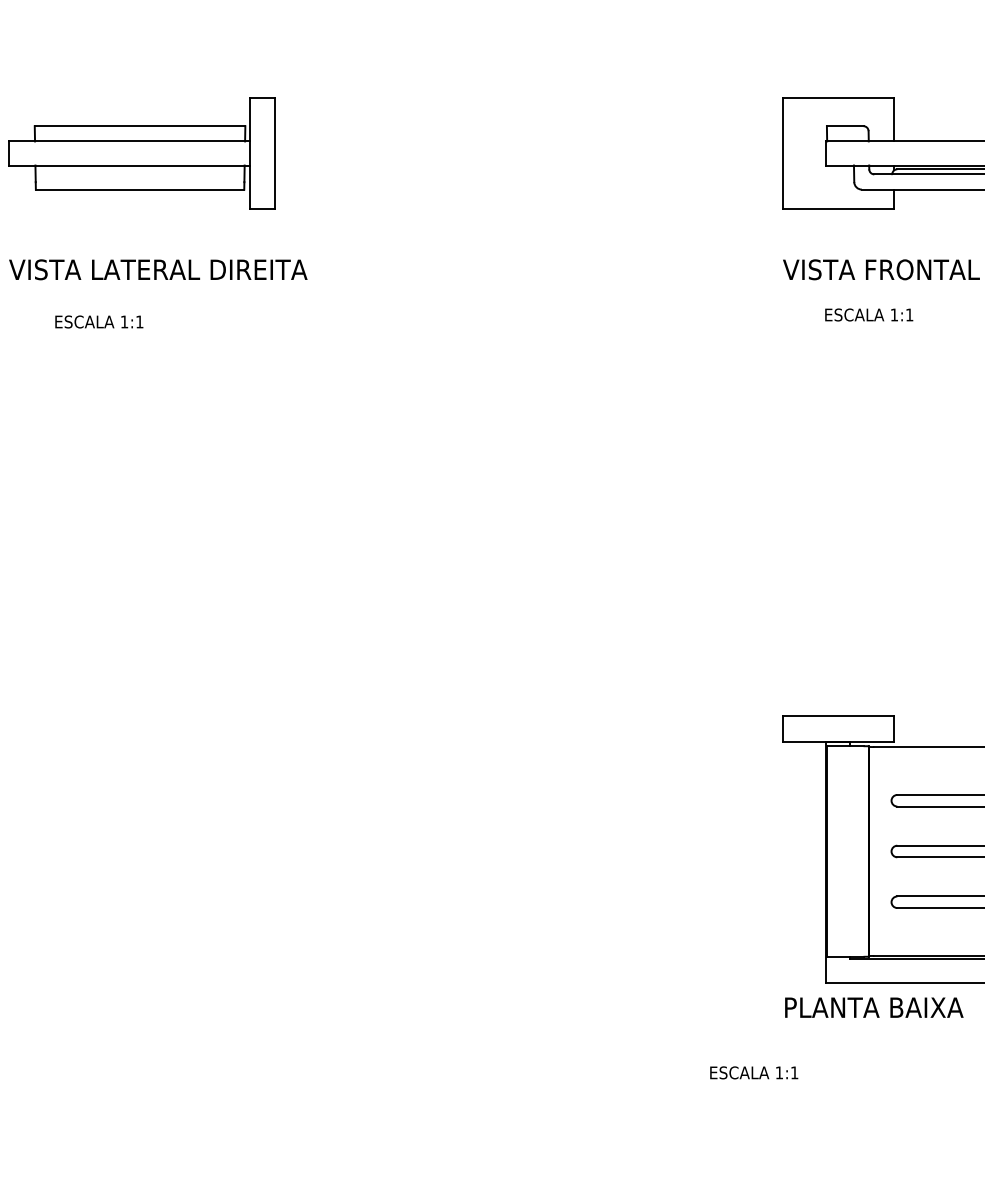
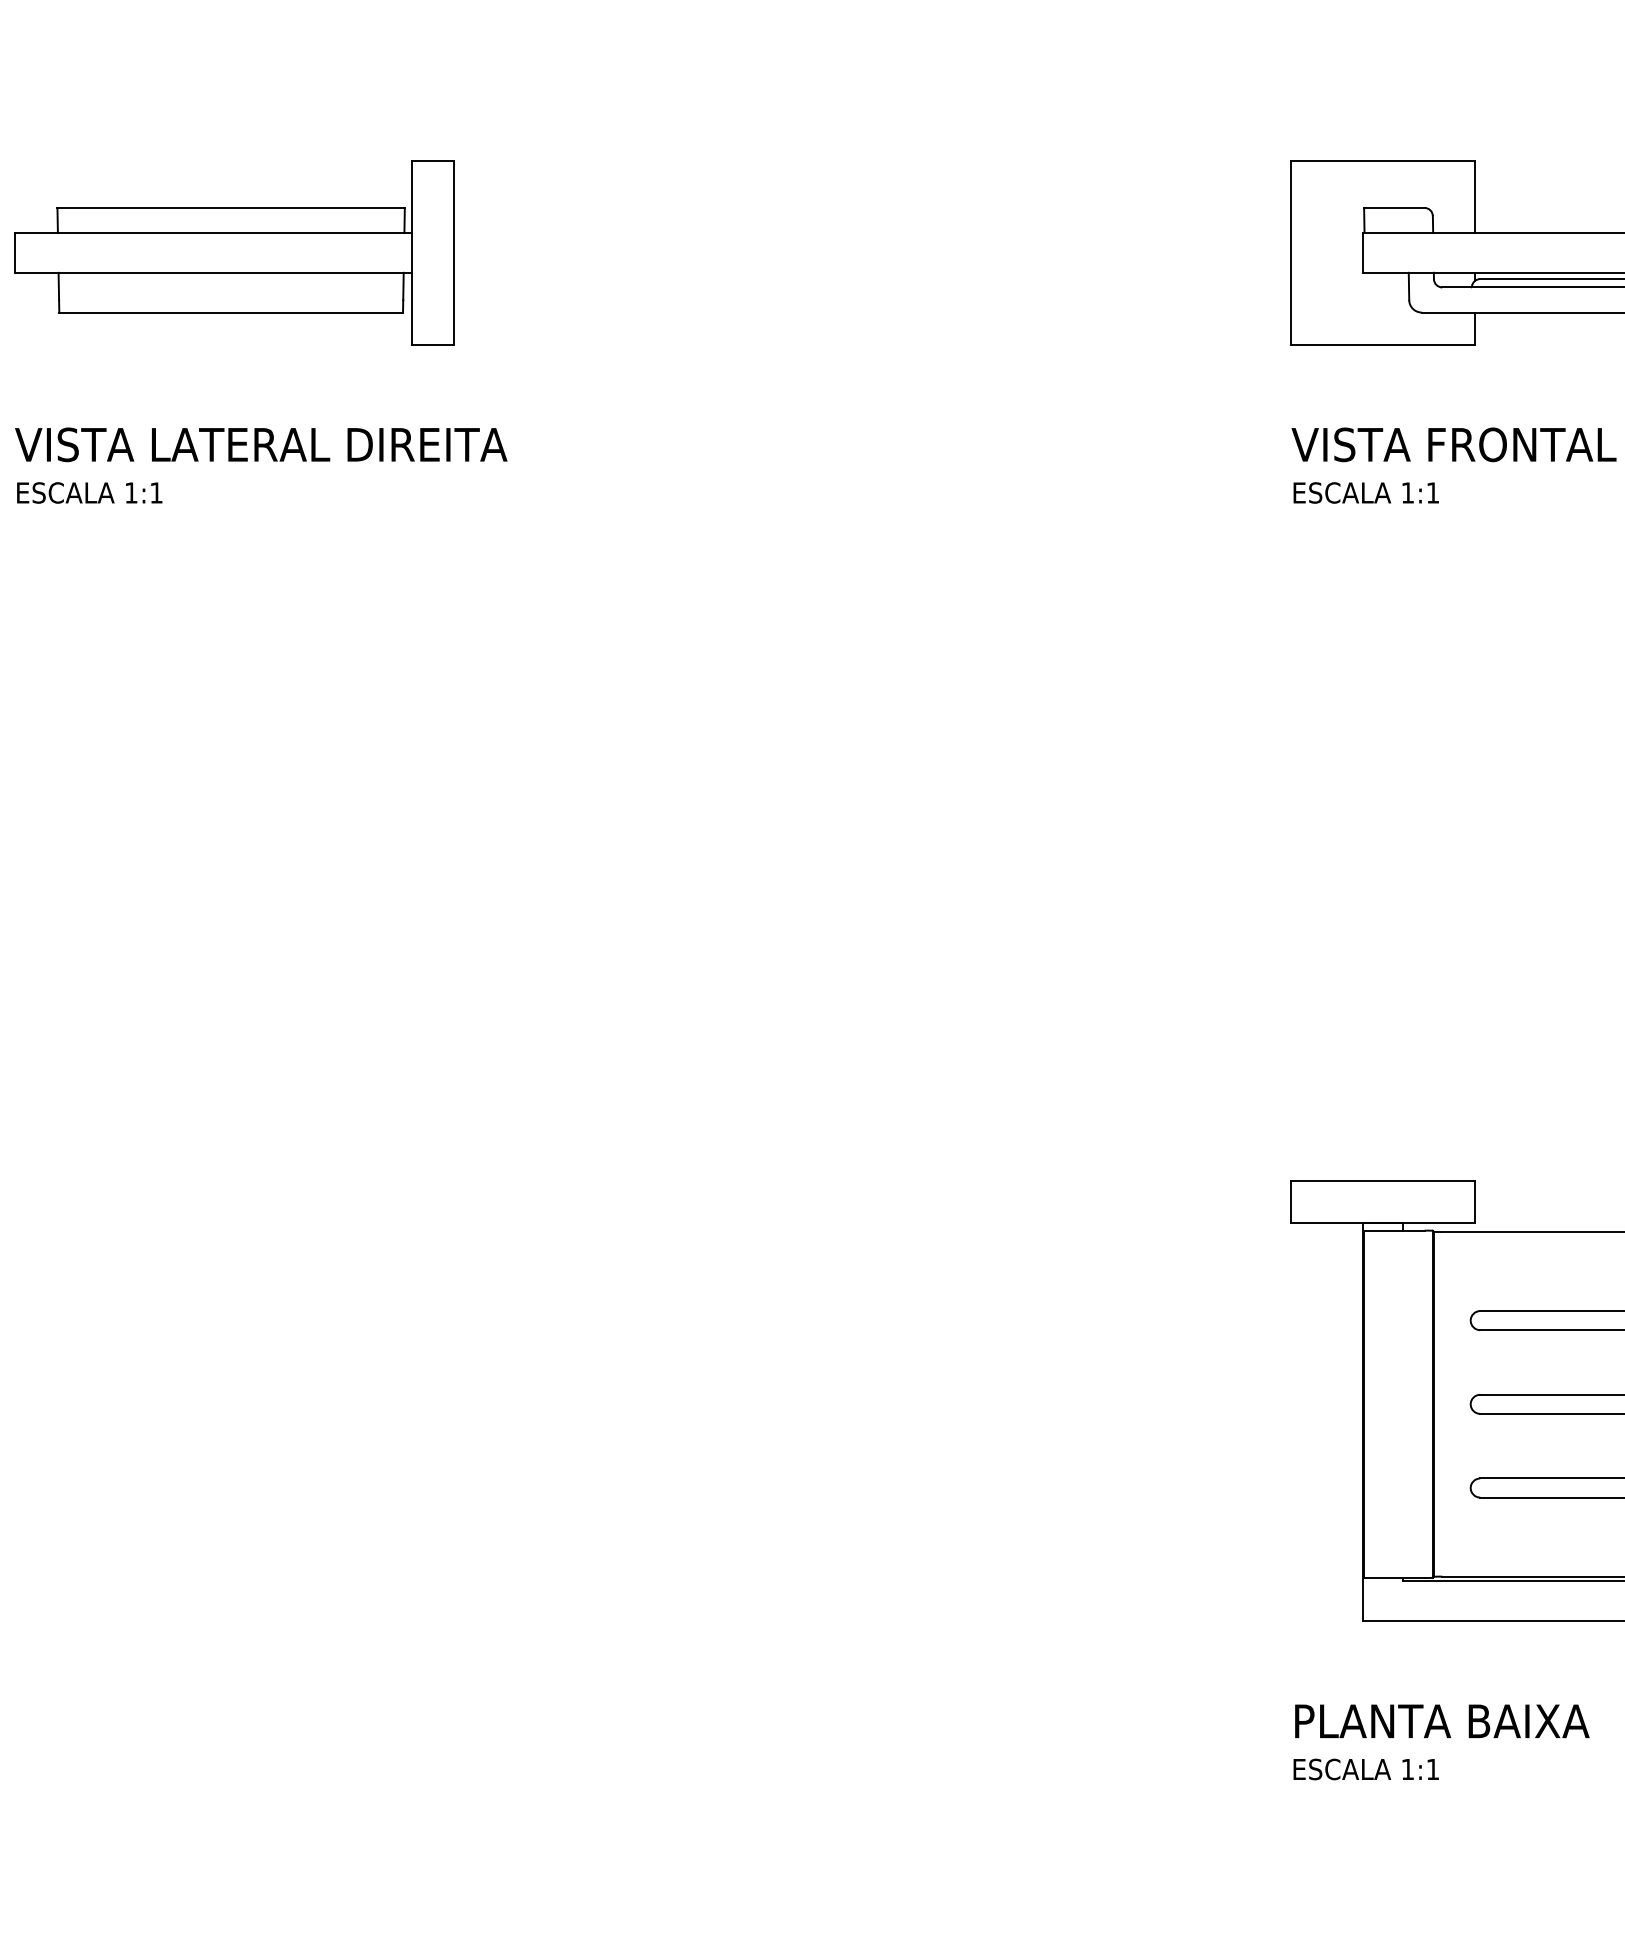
text: (869, 314) -> (1366, 492), moved
text: (99, 321) -> (90, 492), moved
text: (874, 1007) -> (1442, 1721), moved
text: (754, 1072) -> (1366, 1768), moved

